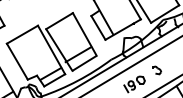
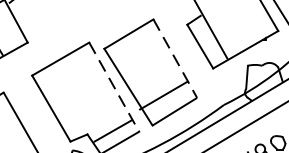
line: (85, 34) -> (176, 58), solid -> dashed
line: (51, 50) -> (114, 88), solid -> dashed

